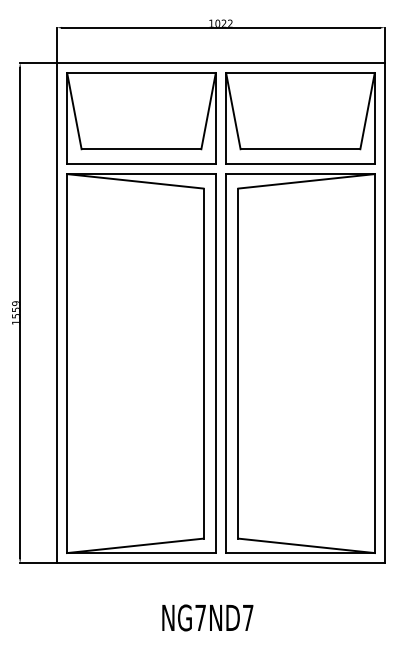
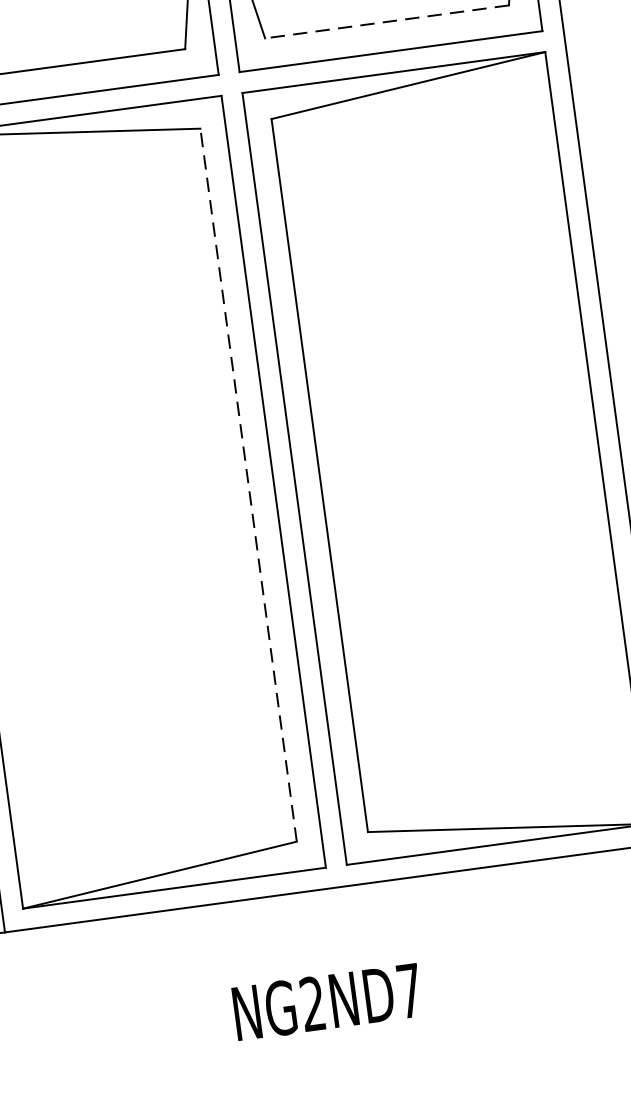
line: (300, 149) -> (387, 22), solid -> dashed
line: (203, 363) -> (248, 484), solid -> dashed
text: (200, 617) -> (312, 1003), NG7ND7 -> NG2ND7

